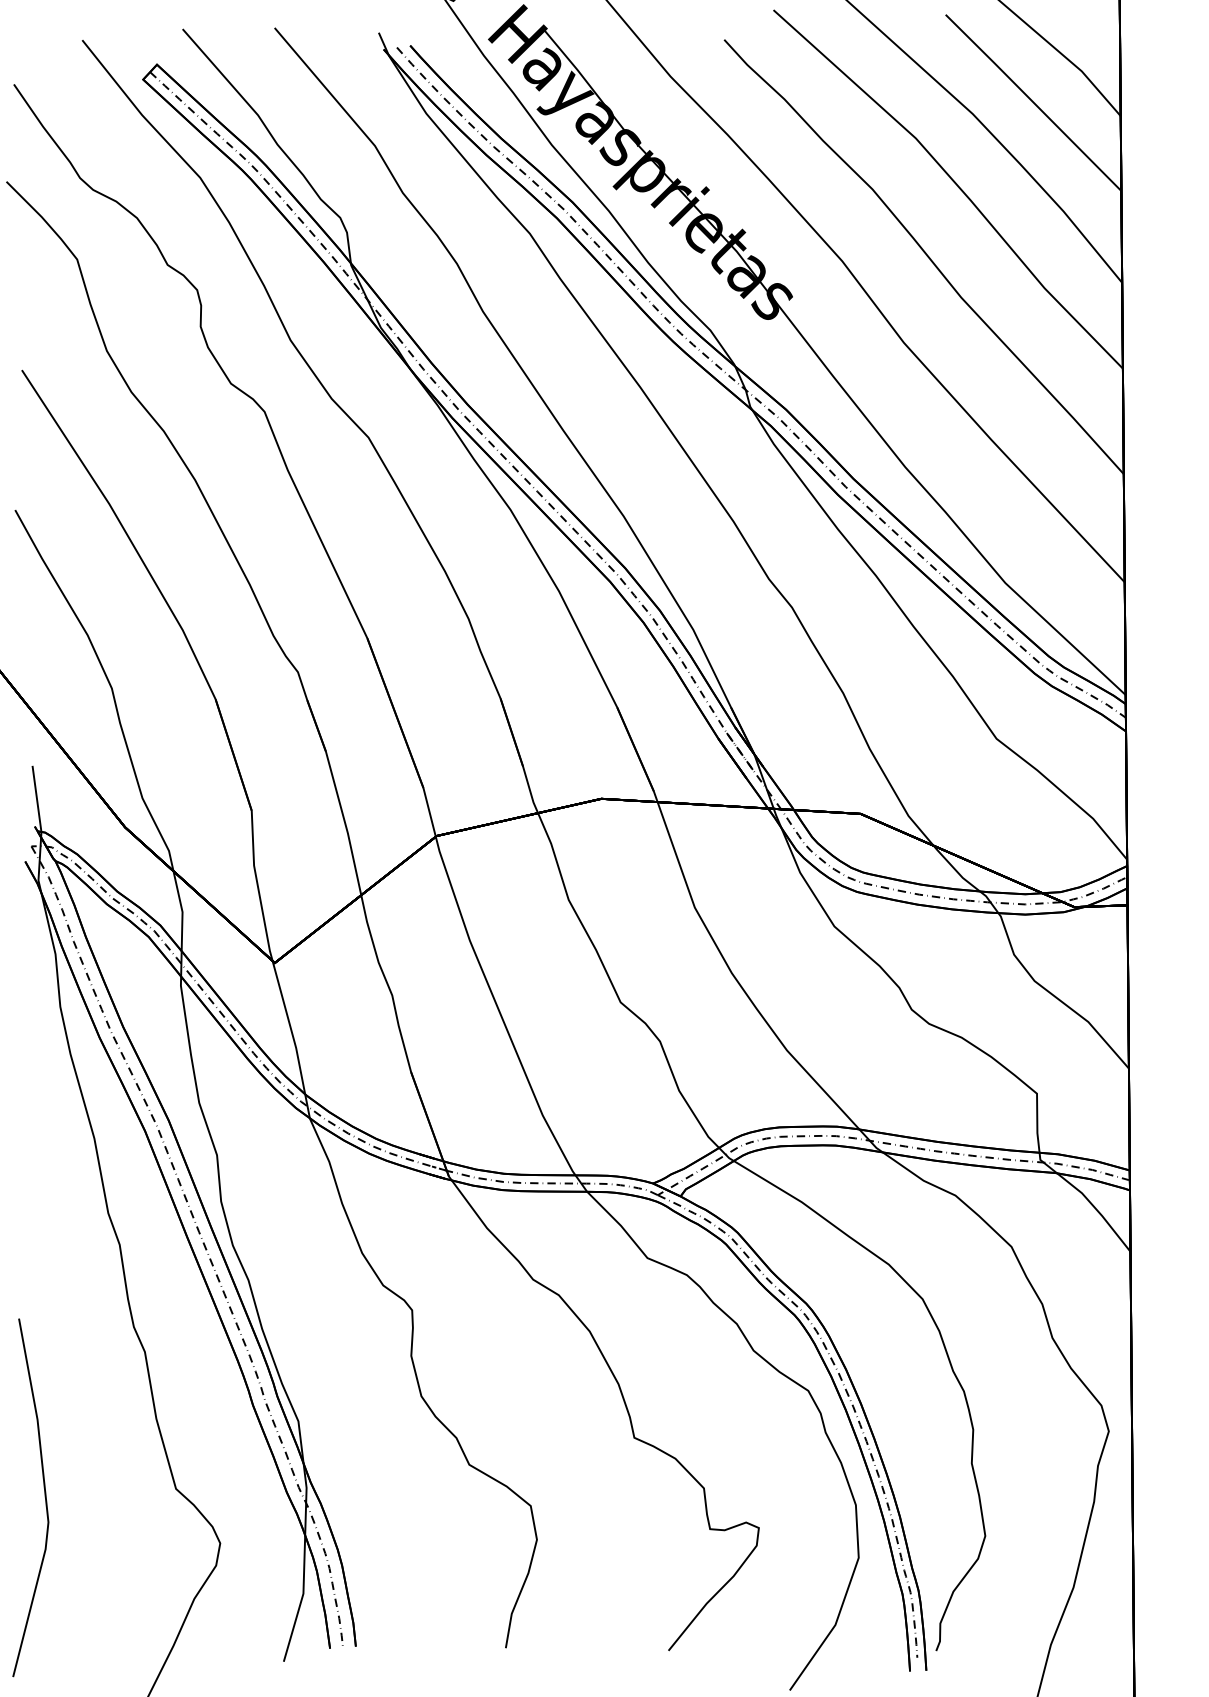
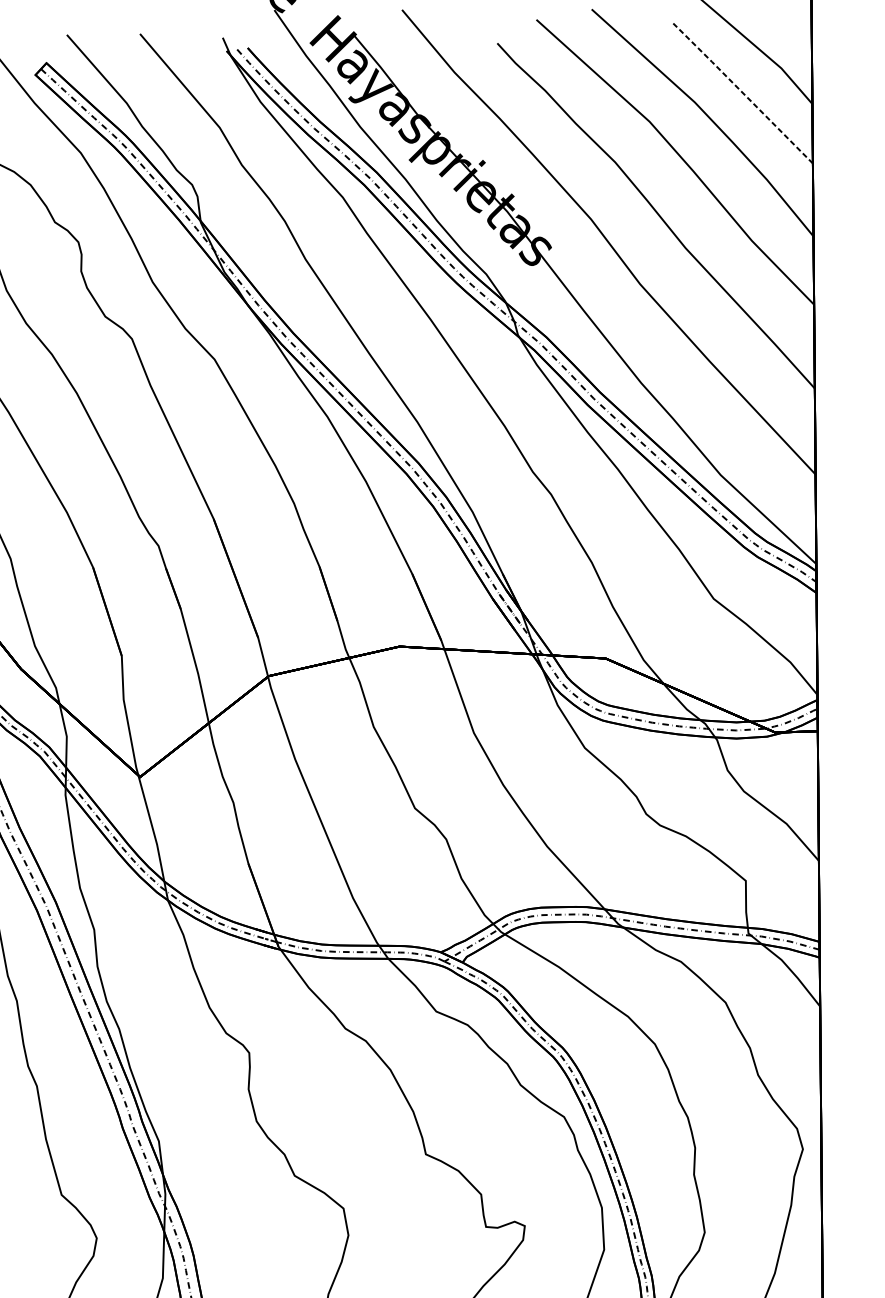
line: (1032, 101) -> (742, 92), solid -> dashed

